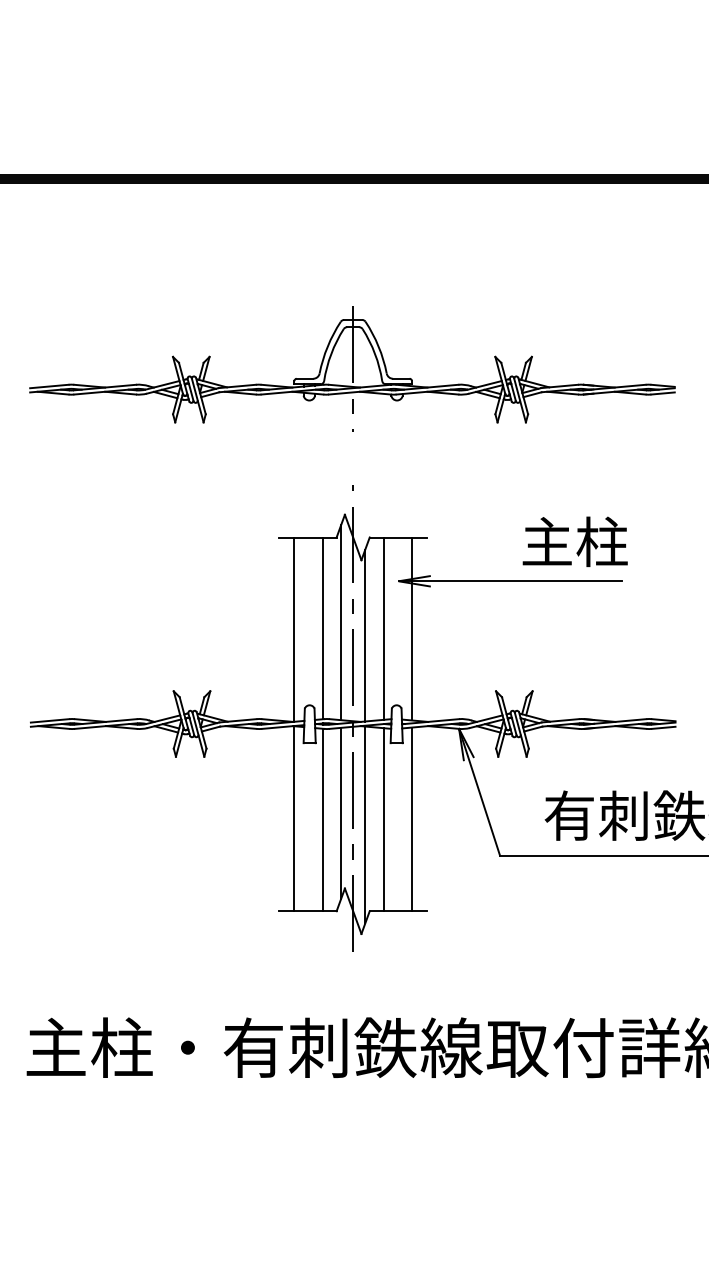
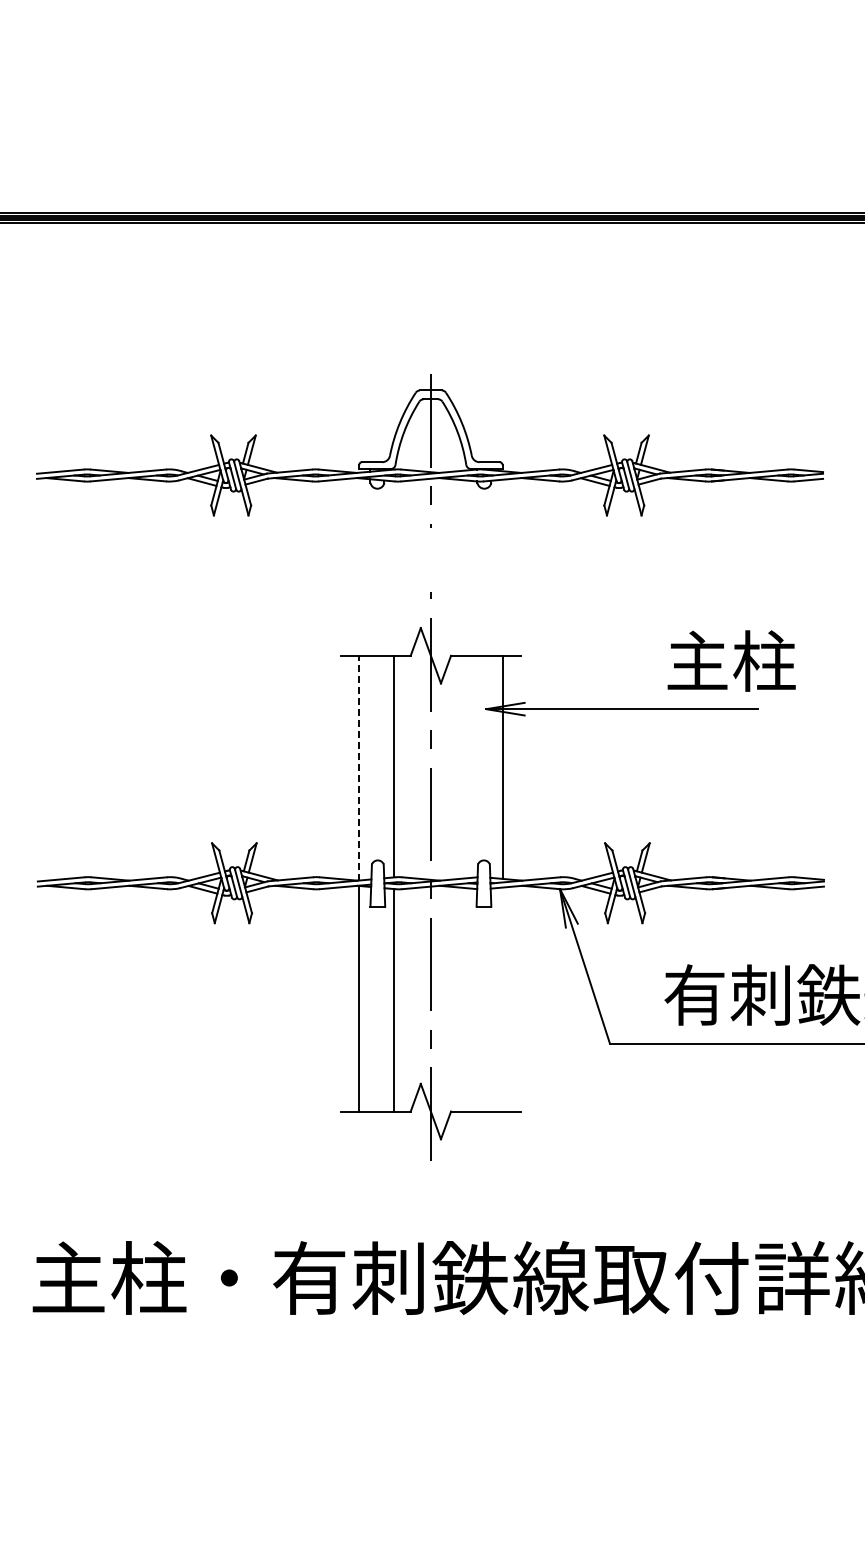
text: (575, 541) -> (731, 660), moved
line: (341, 622) -> (416, 759), removed
line: (384, 628) -> (468, 766), removed
line: (294, 629) -> (359, 767), solid -> dashed
line: (365, 635) -> (445, 775), removed
line: (341, 812) -> (416, 991), removed
line: (384, 819) -> (468, 999), removed
line: (411, 819) -> (502, 999), removed
line: (365, 825) -> (445, 1006), removed

